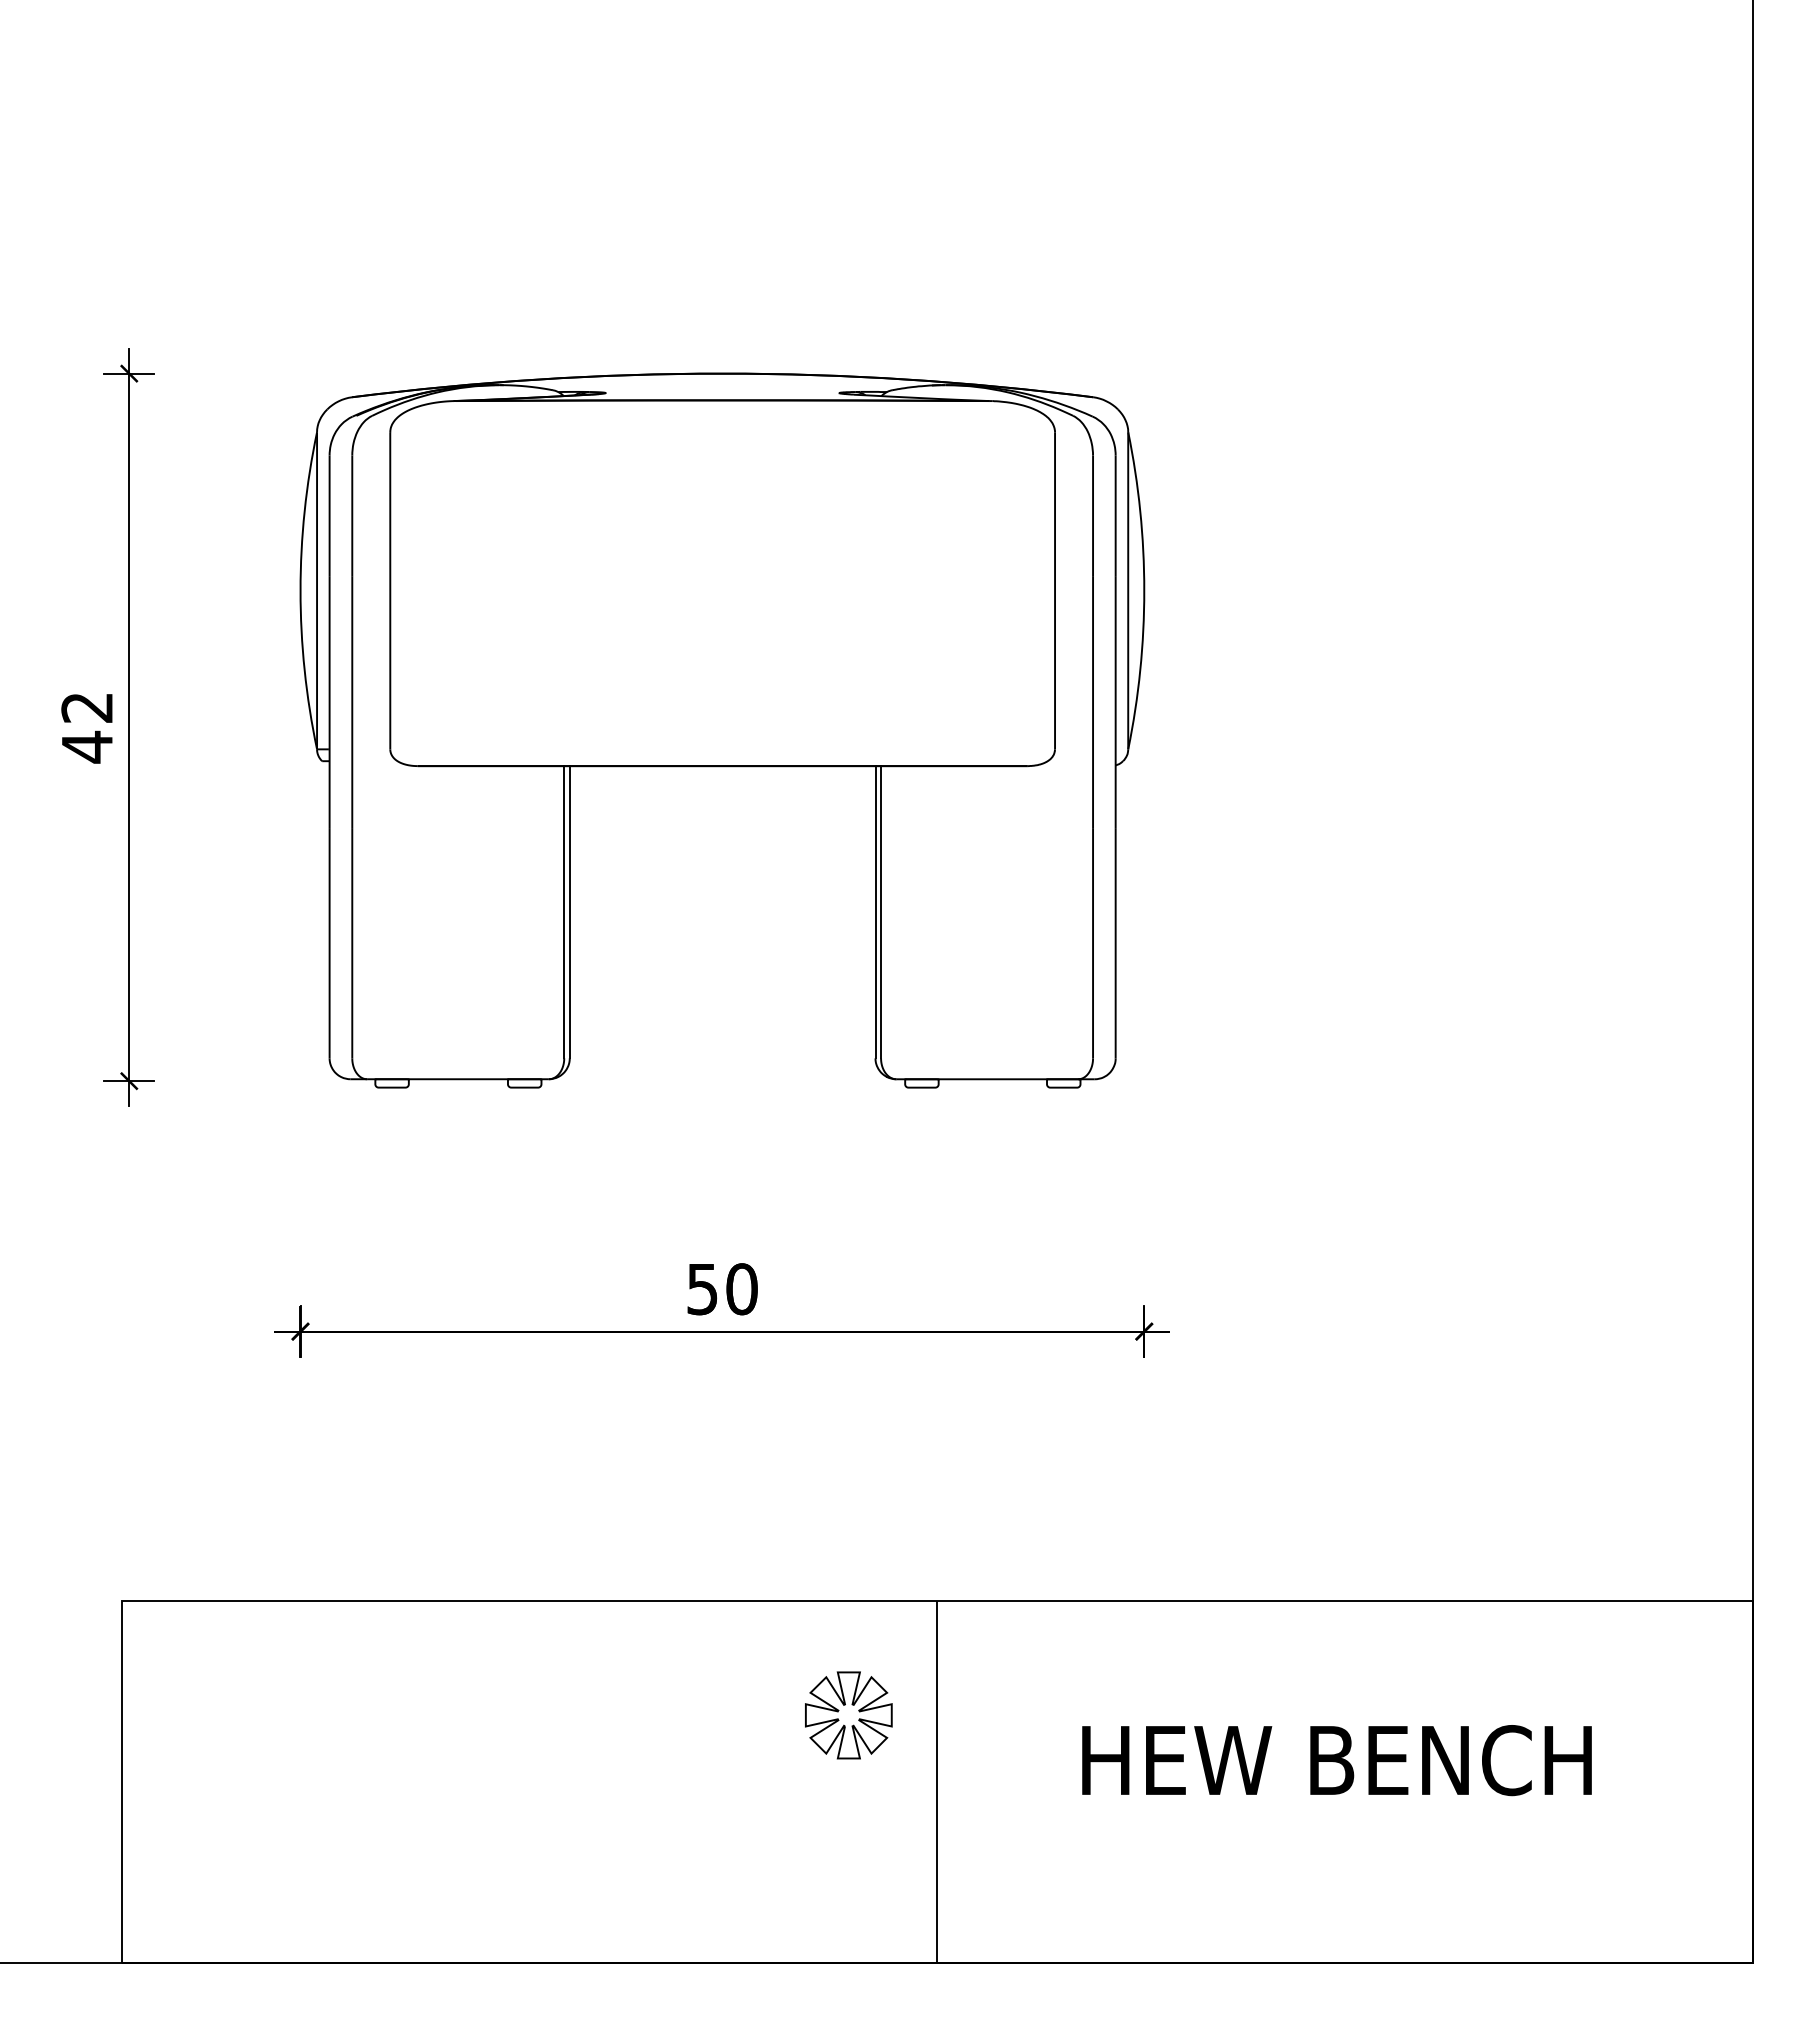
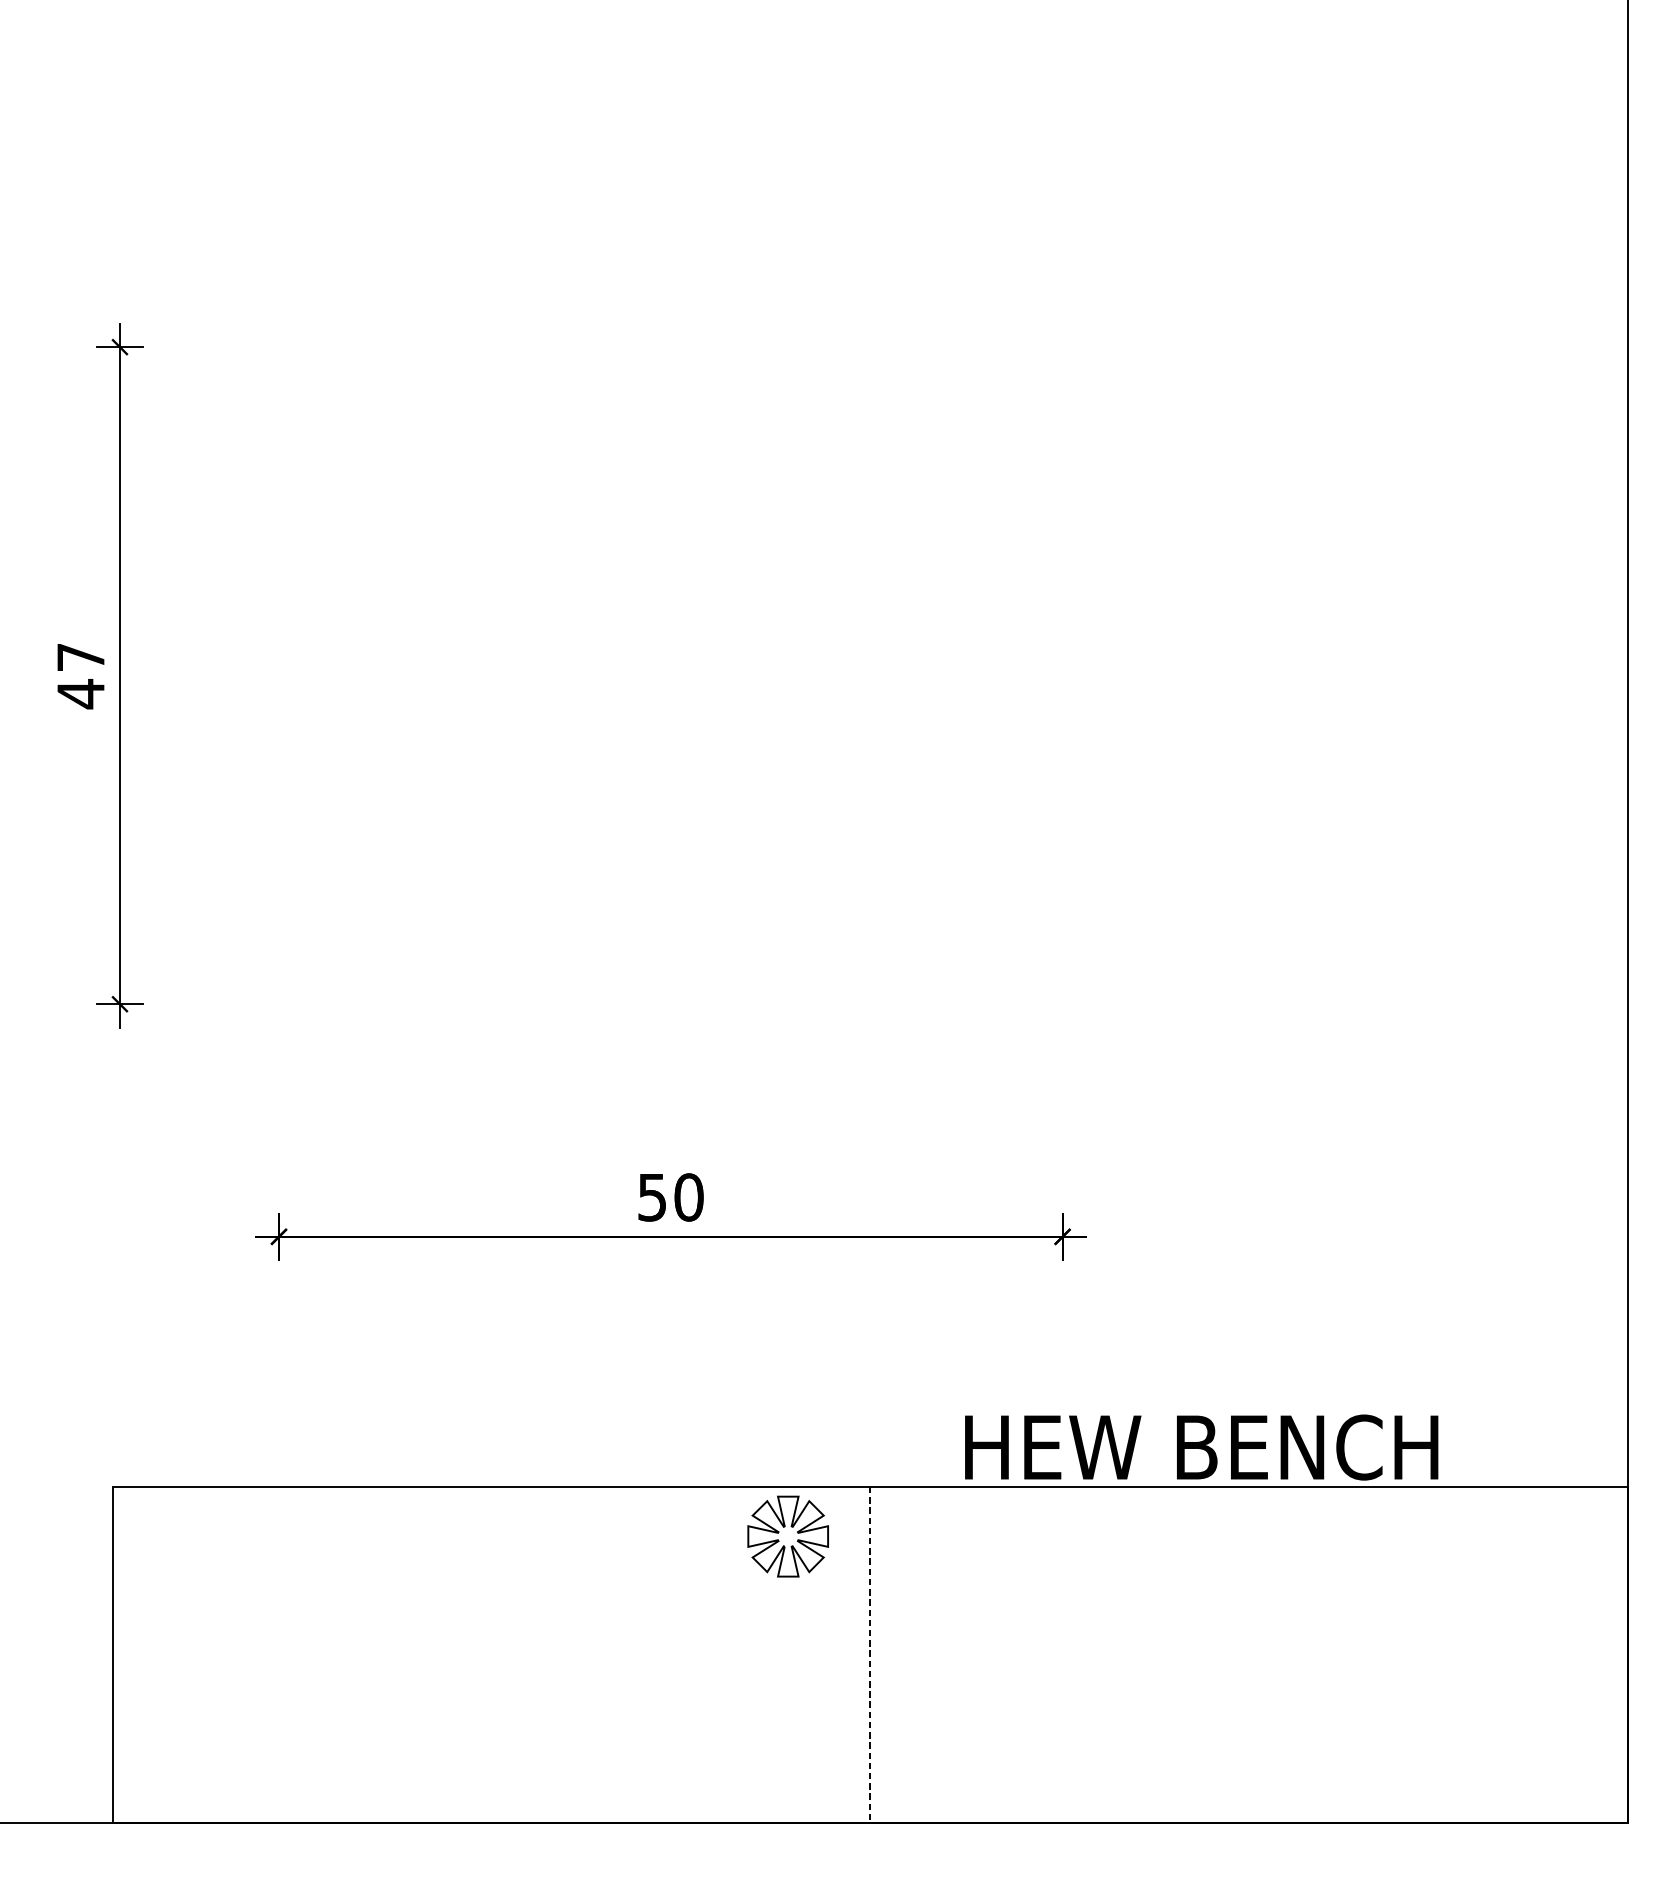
text: (86, 707) -> (80, 657), 42 -> 47
part: (722, 730) -> (670, 678), removed
part: (848, 1715) -> (787, 1536), moved
text: (1336, 1760) -> (1201, 1447), moved
line: (937, 1782) -> (870, 1655), solid -> dashed

